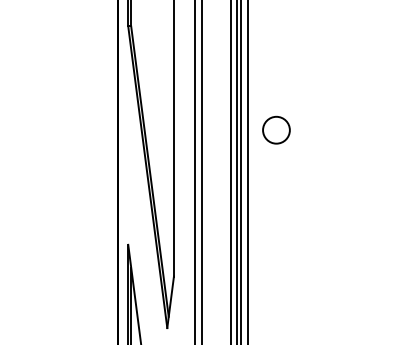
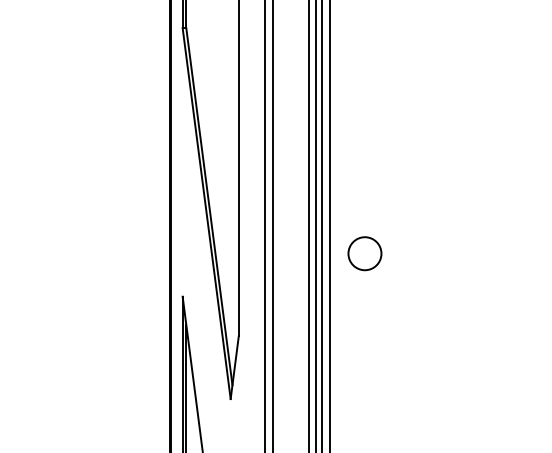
circle: (276, 130) -> (364, 253), moved

